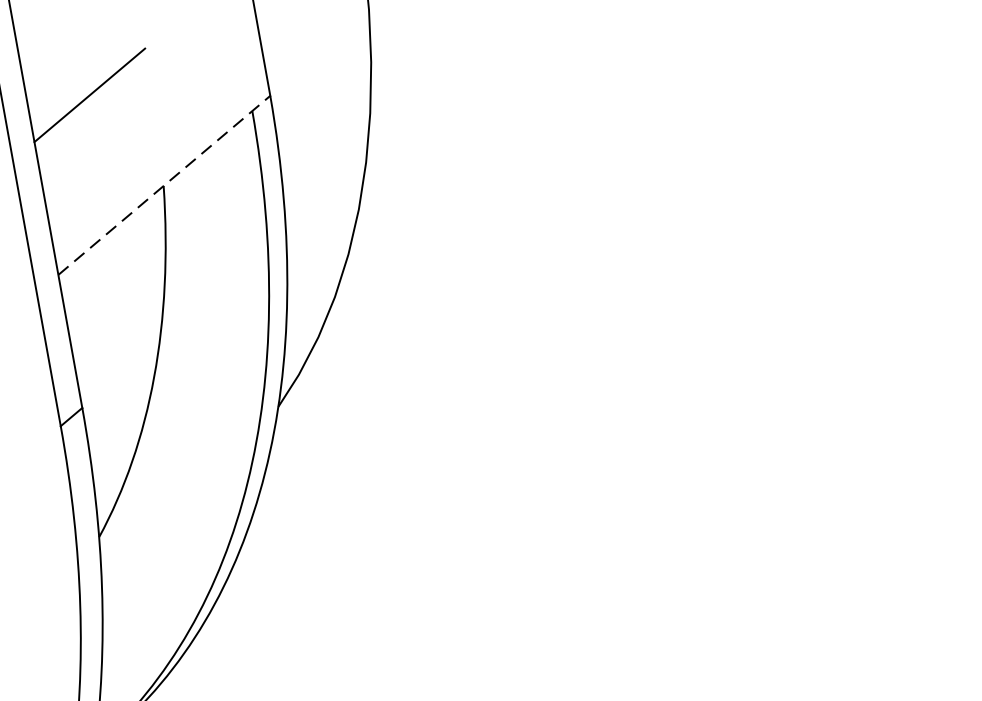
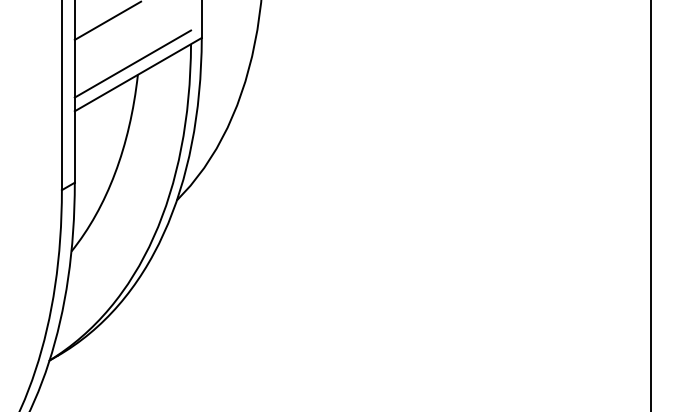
line: (149, 166) -> (132, 63), added
line: (164, 185) -> (138, 74), dashed -> solid

